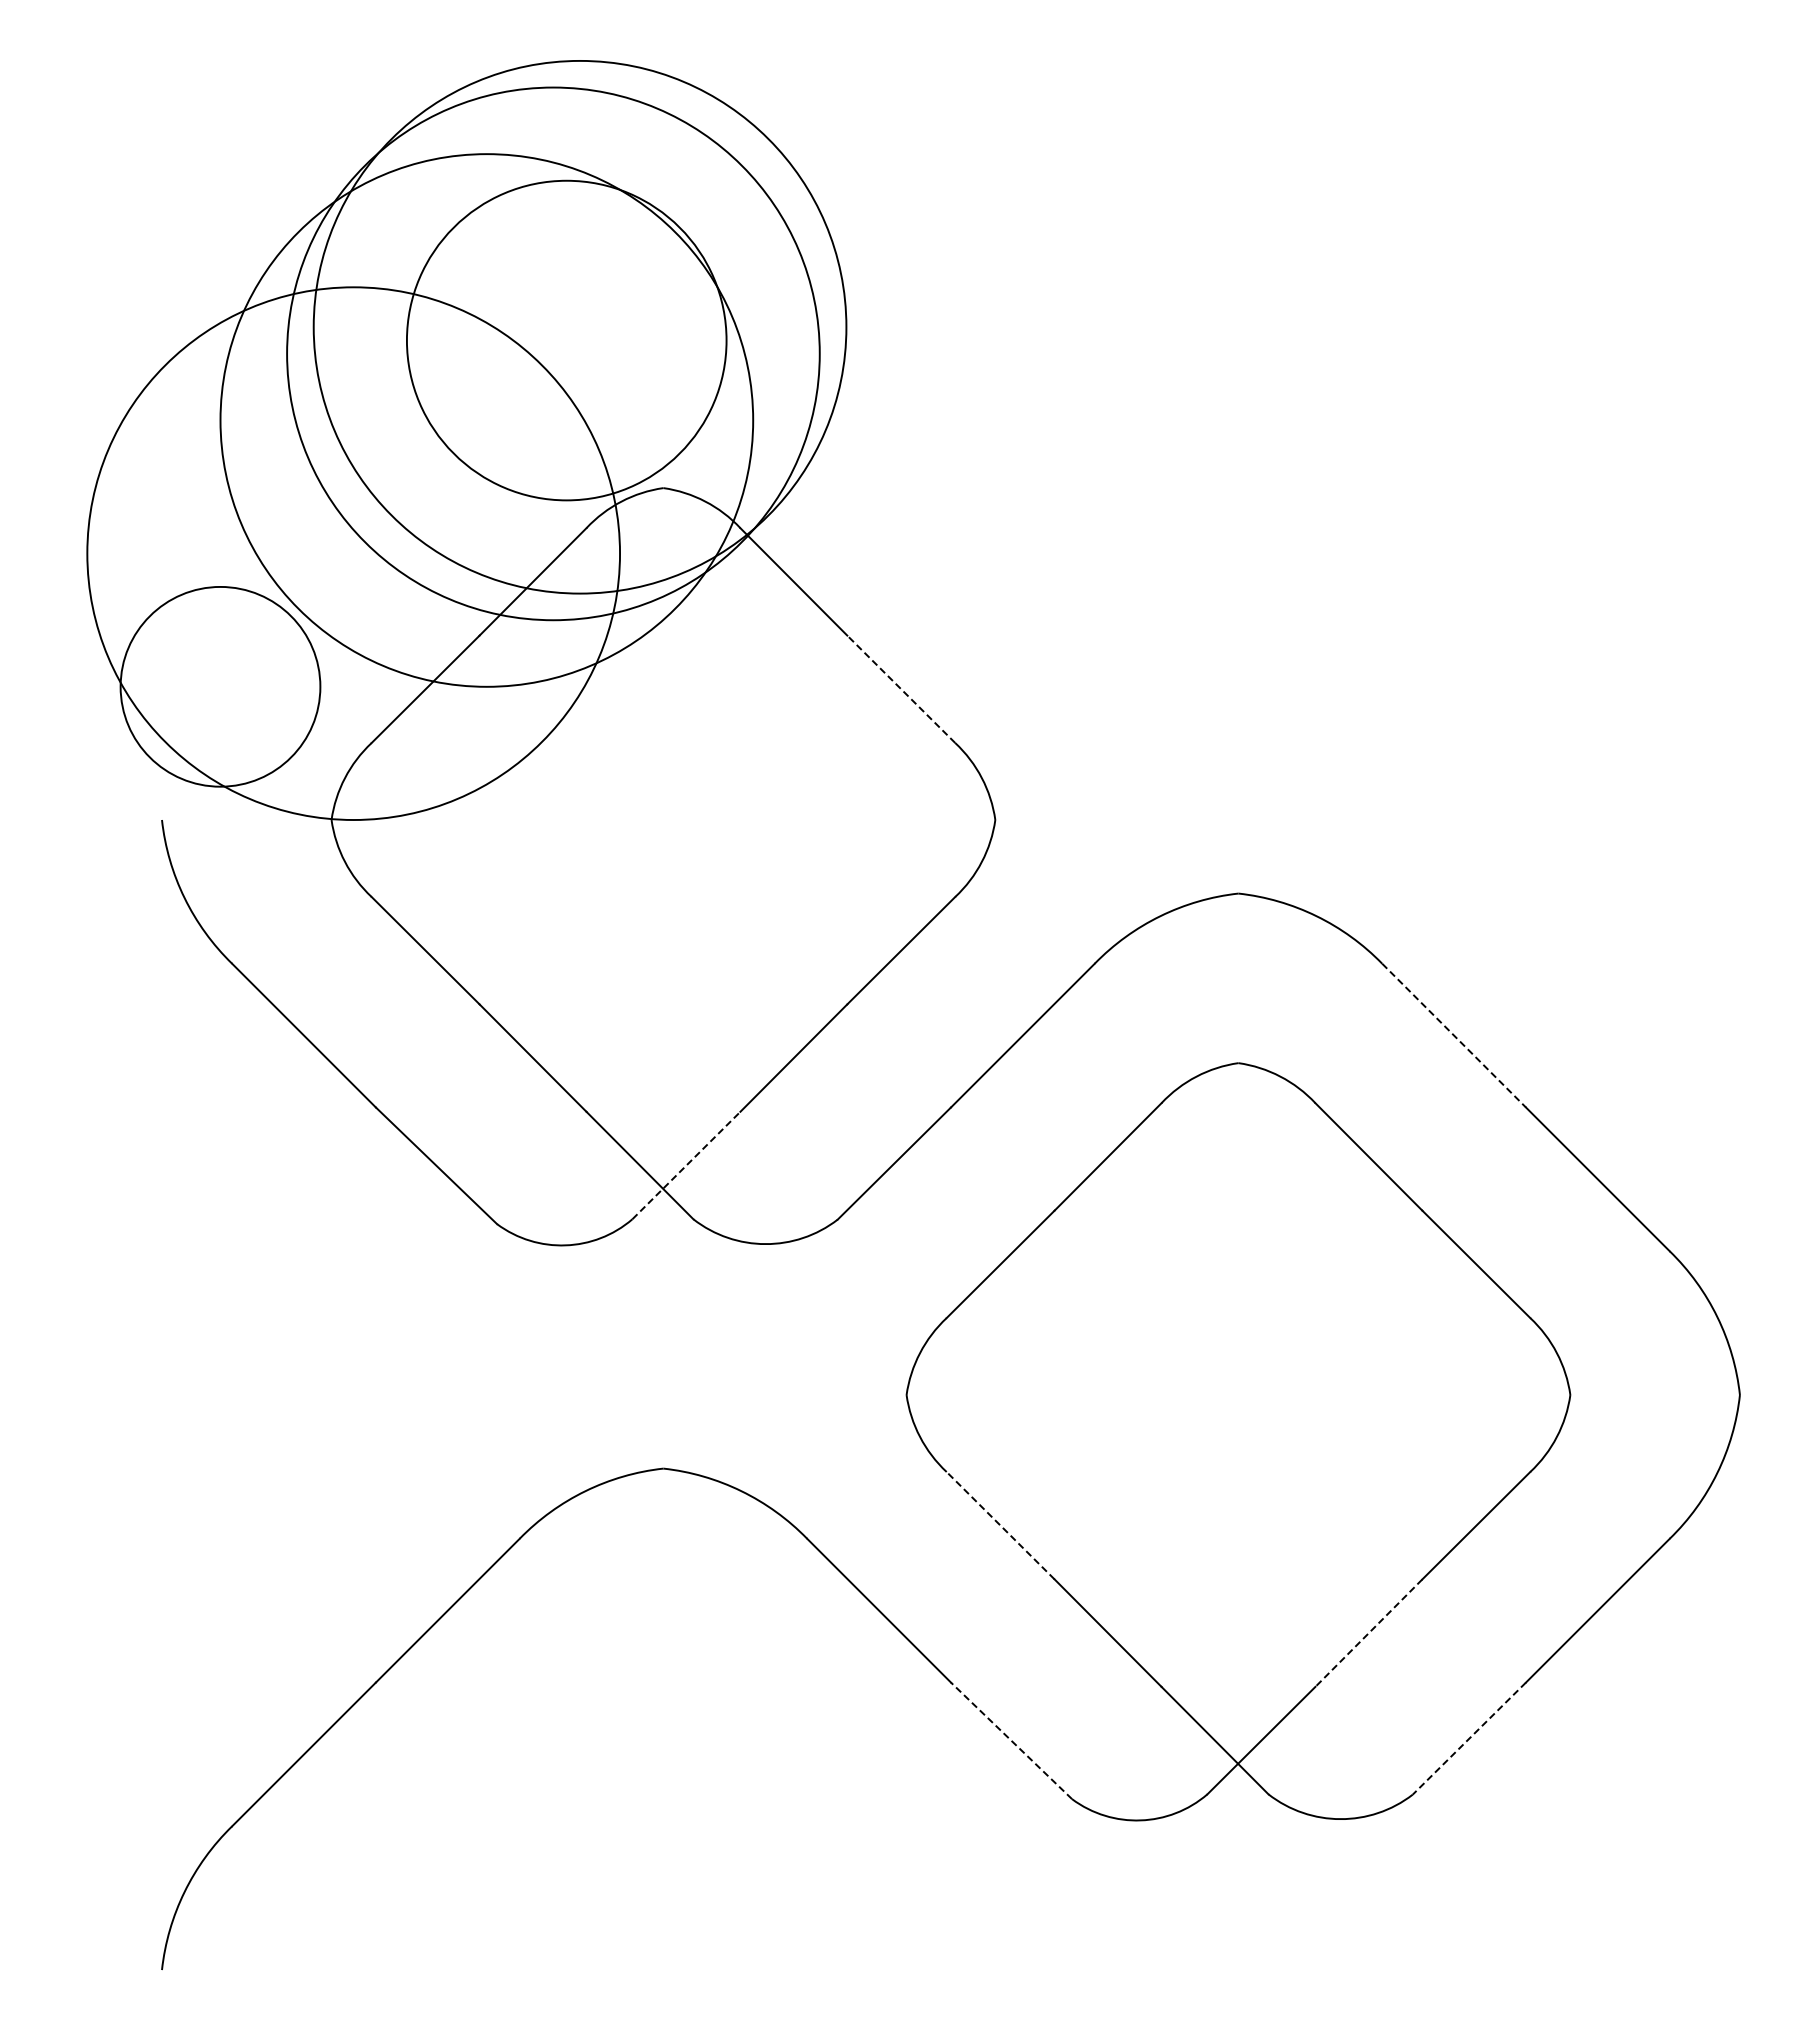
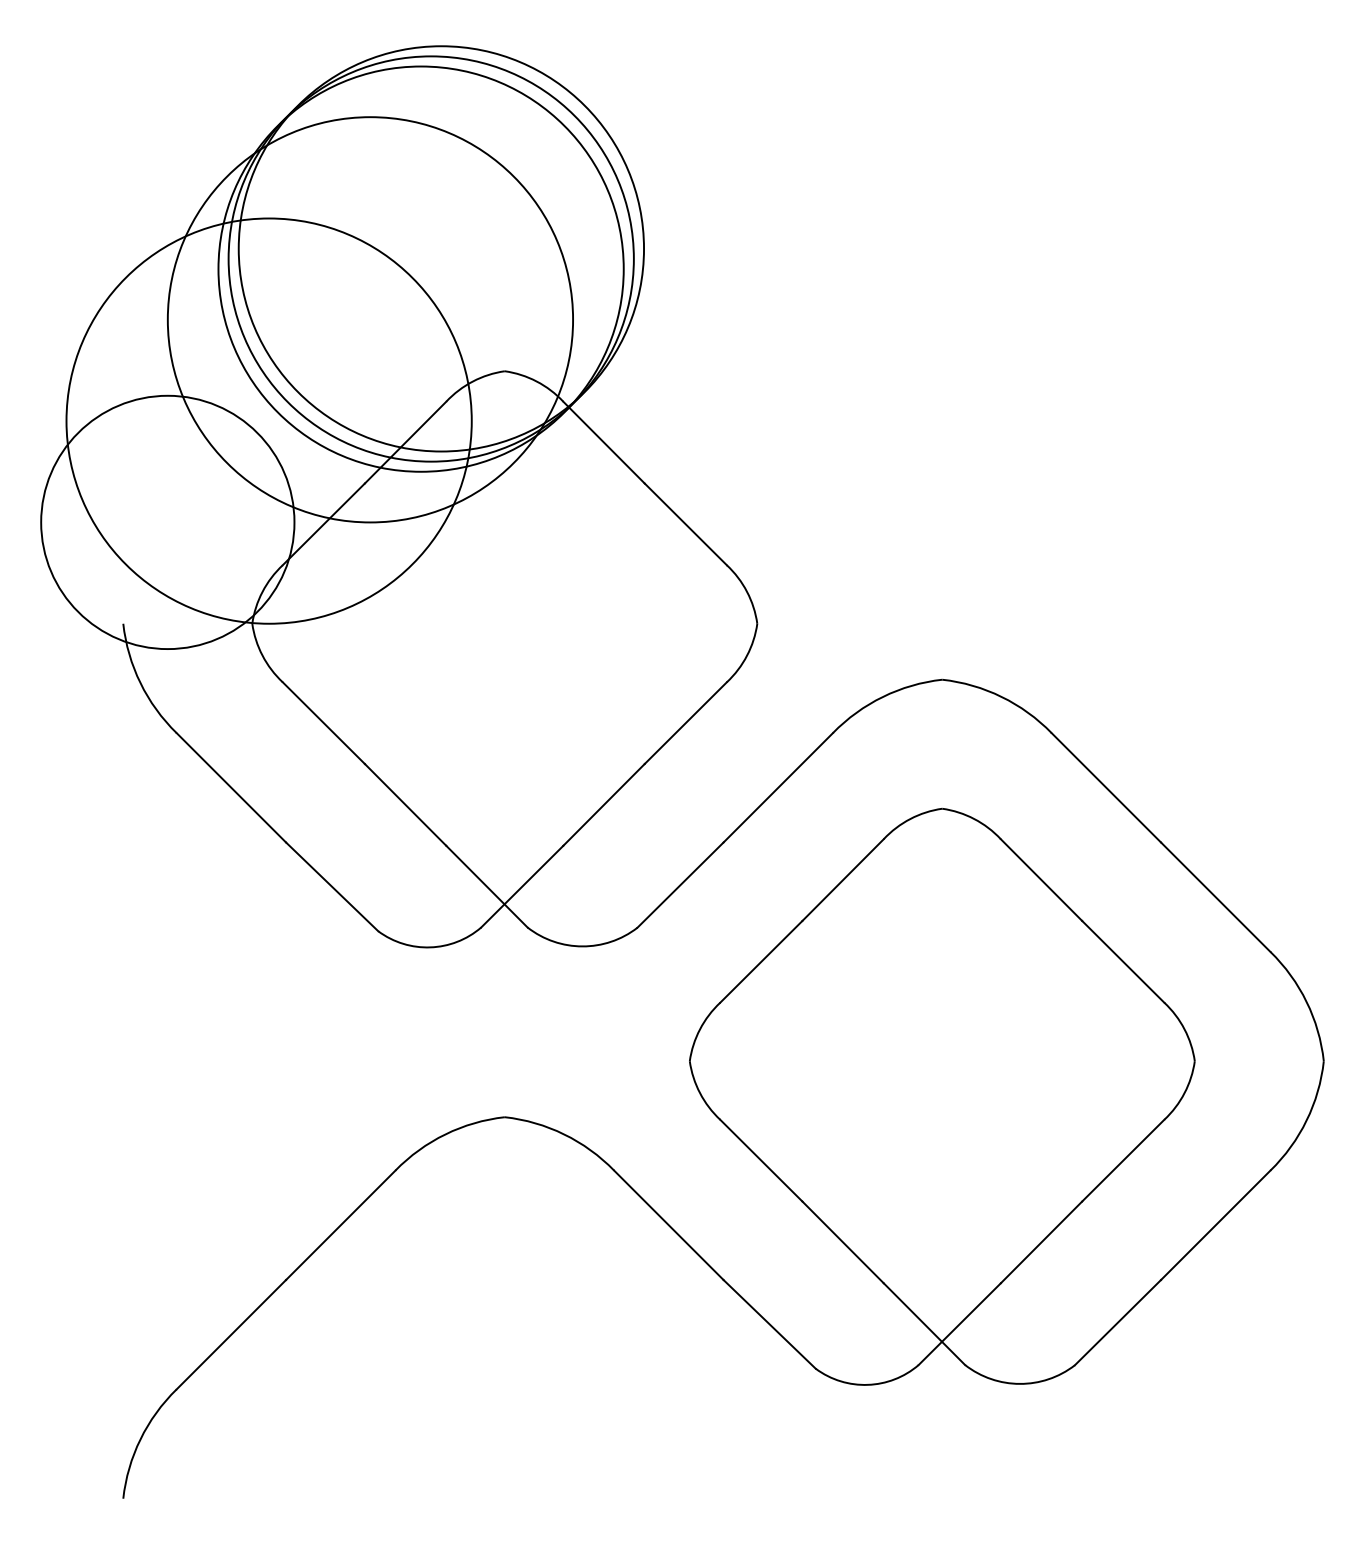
circle: (566, 340) -> (431, 258), size x1.67
circle: (220, 686) -> (167, 522), size x1.67
line: (900, 688) -> (685, 523), dashed -> solid
line: (1454, 1035) -> (1106, 787), dashed -> solid
line: (686, 1165) -> (522, 886), dashed -> solid
line: (1000, 1525) -> (761, 1160), dashed -> solid
line: (1368, 1633) -> (1041, 1242), dashed -> solid
line: (1469, 1738) -> (1118, 1322), dashed -> solid
line: (1011, 1740) -> (769, 1324), dashed -> solid

